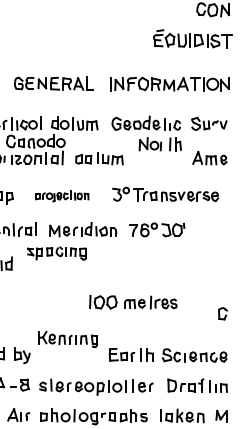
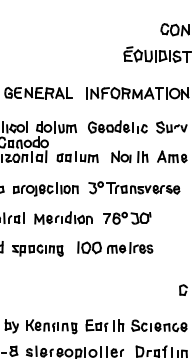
part: (159, 144) -> (129, 157), moved
part: (62, 196) -> (46, 189), size x1.43
part: (56, 253) -> (37, 250), moved
part: (133, 302) -> (115, 247), moved
part: (68, 339) -> (52, 326), moved

